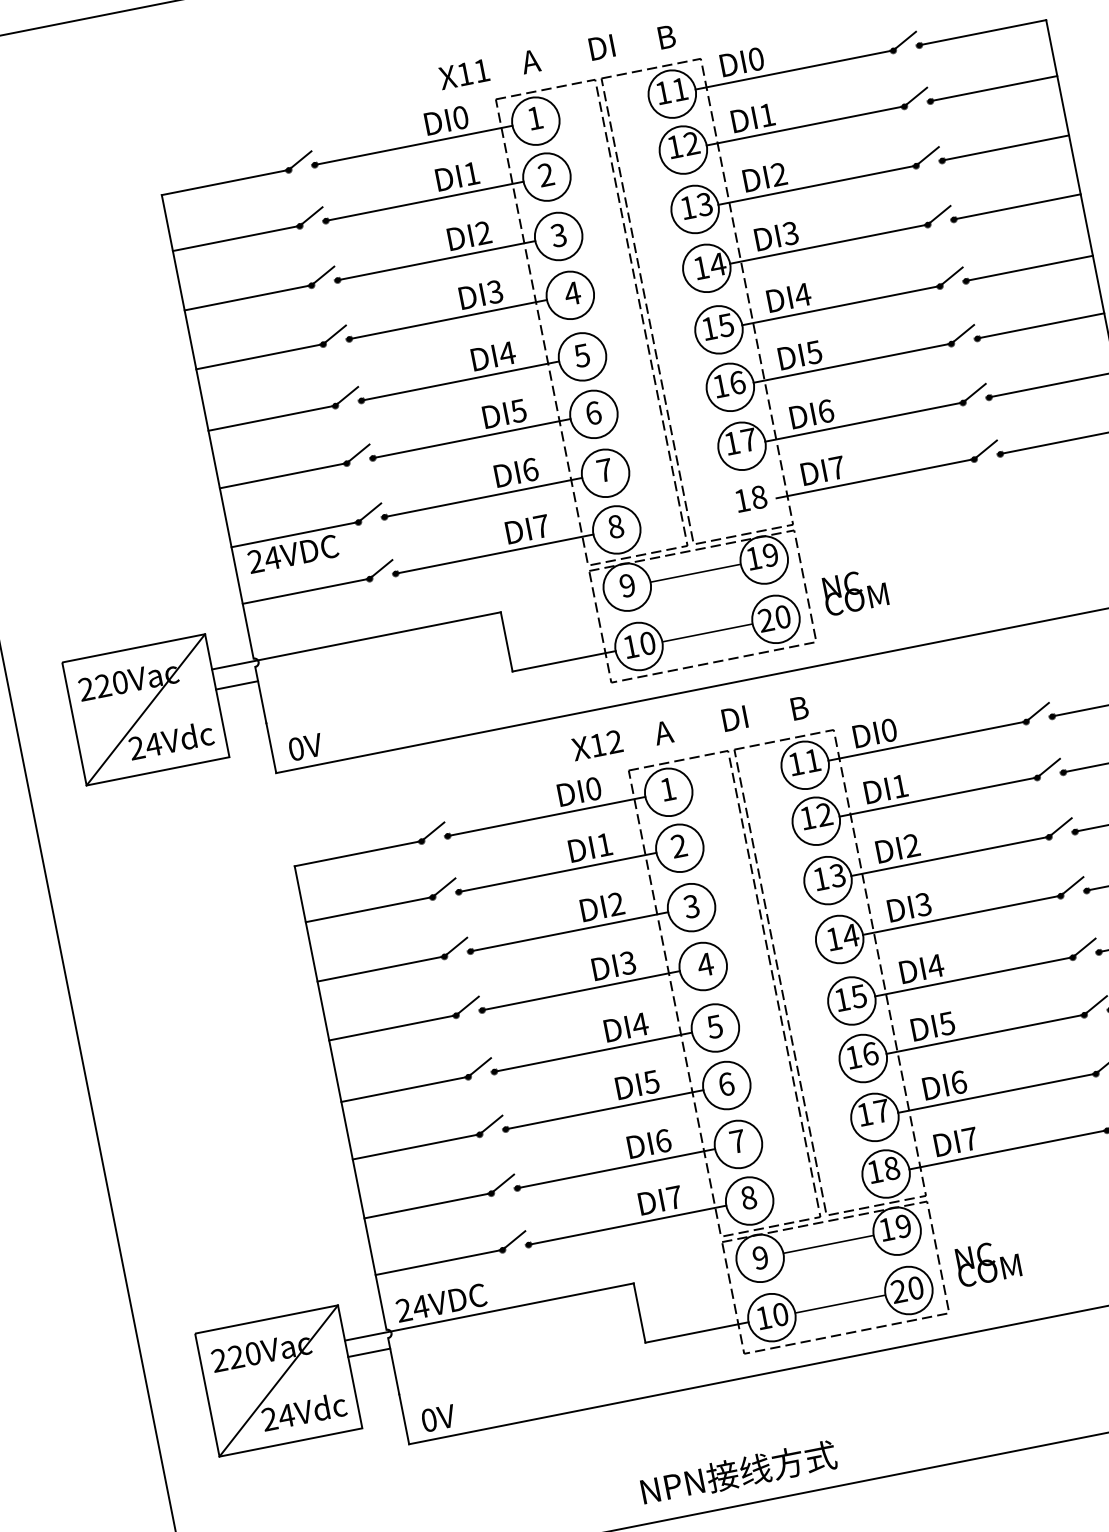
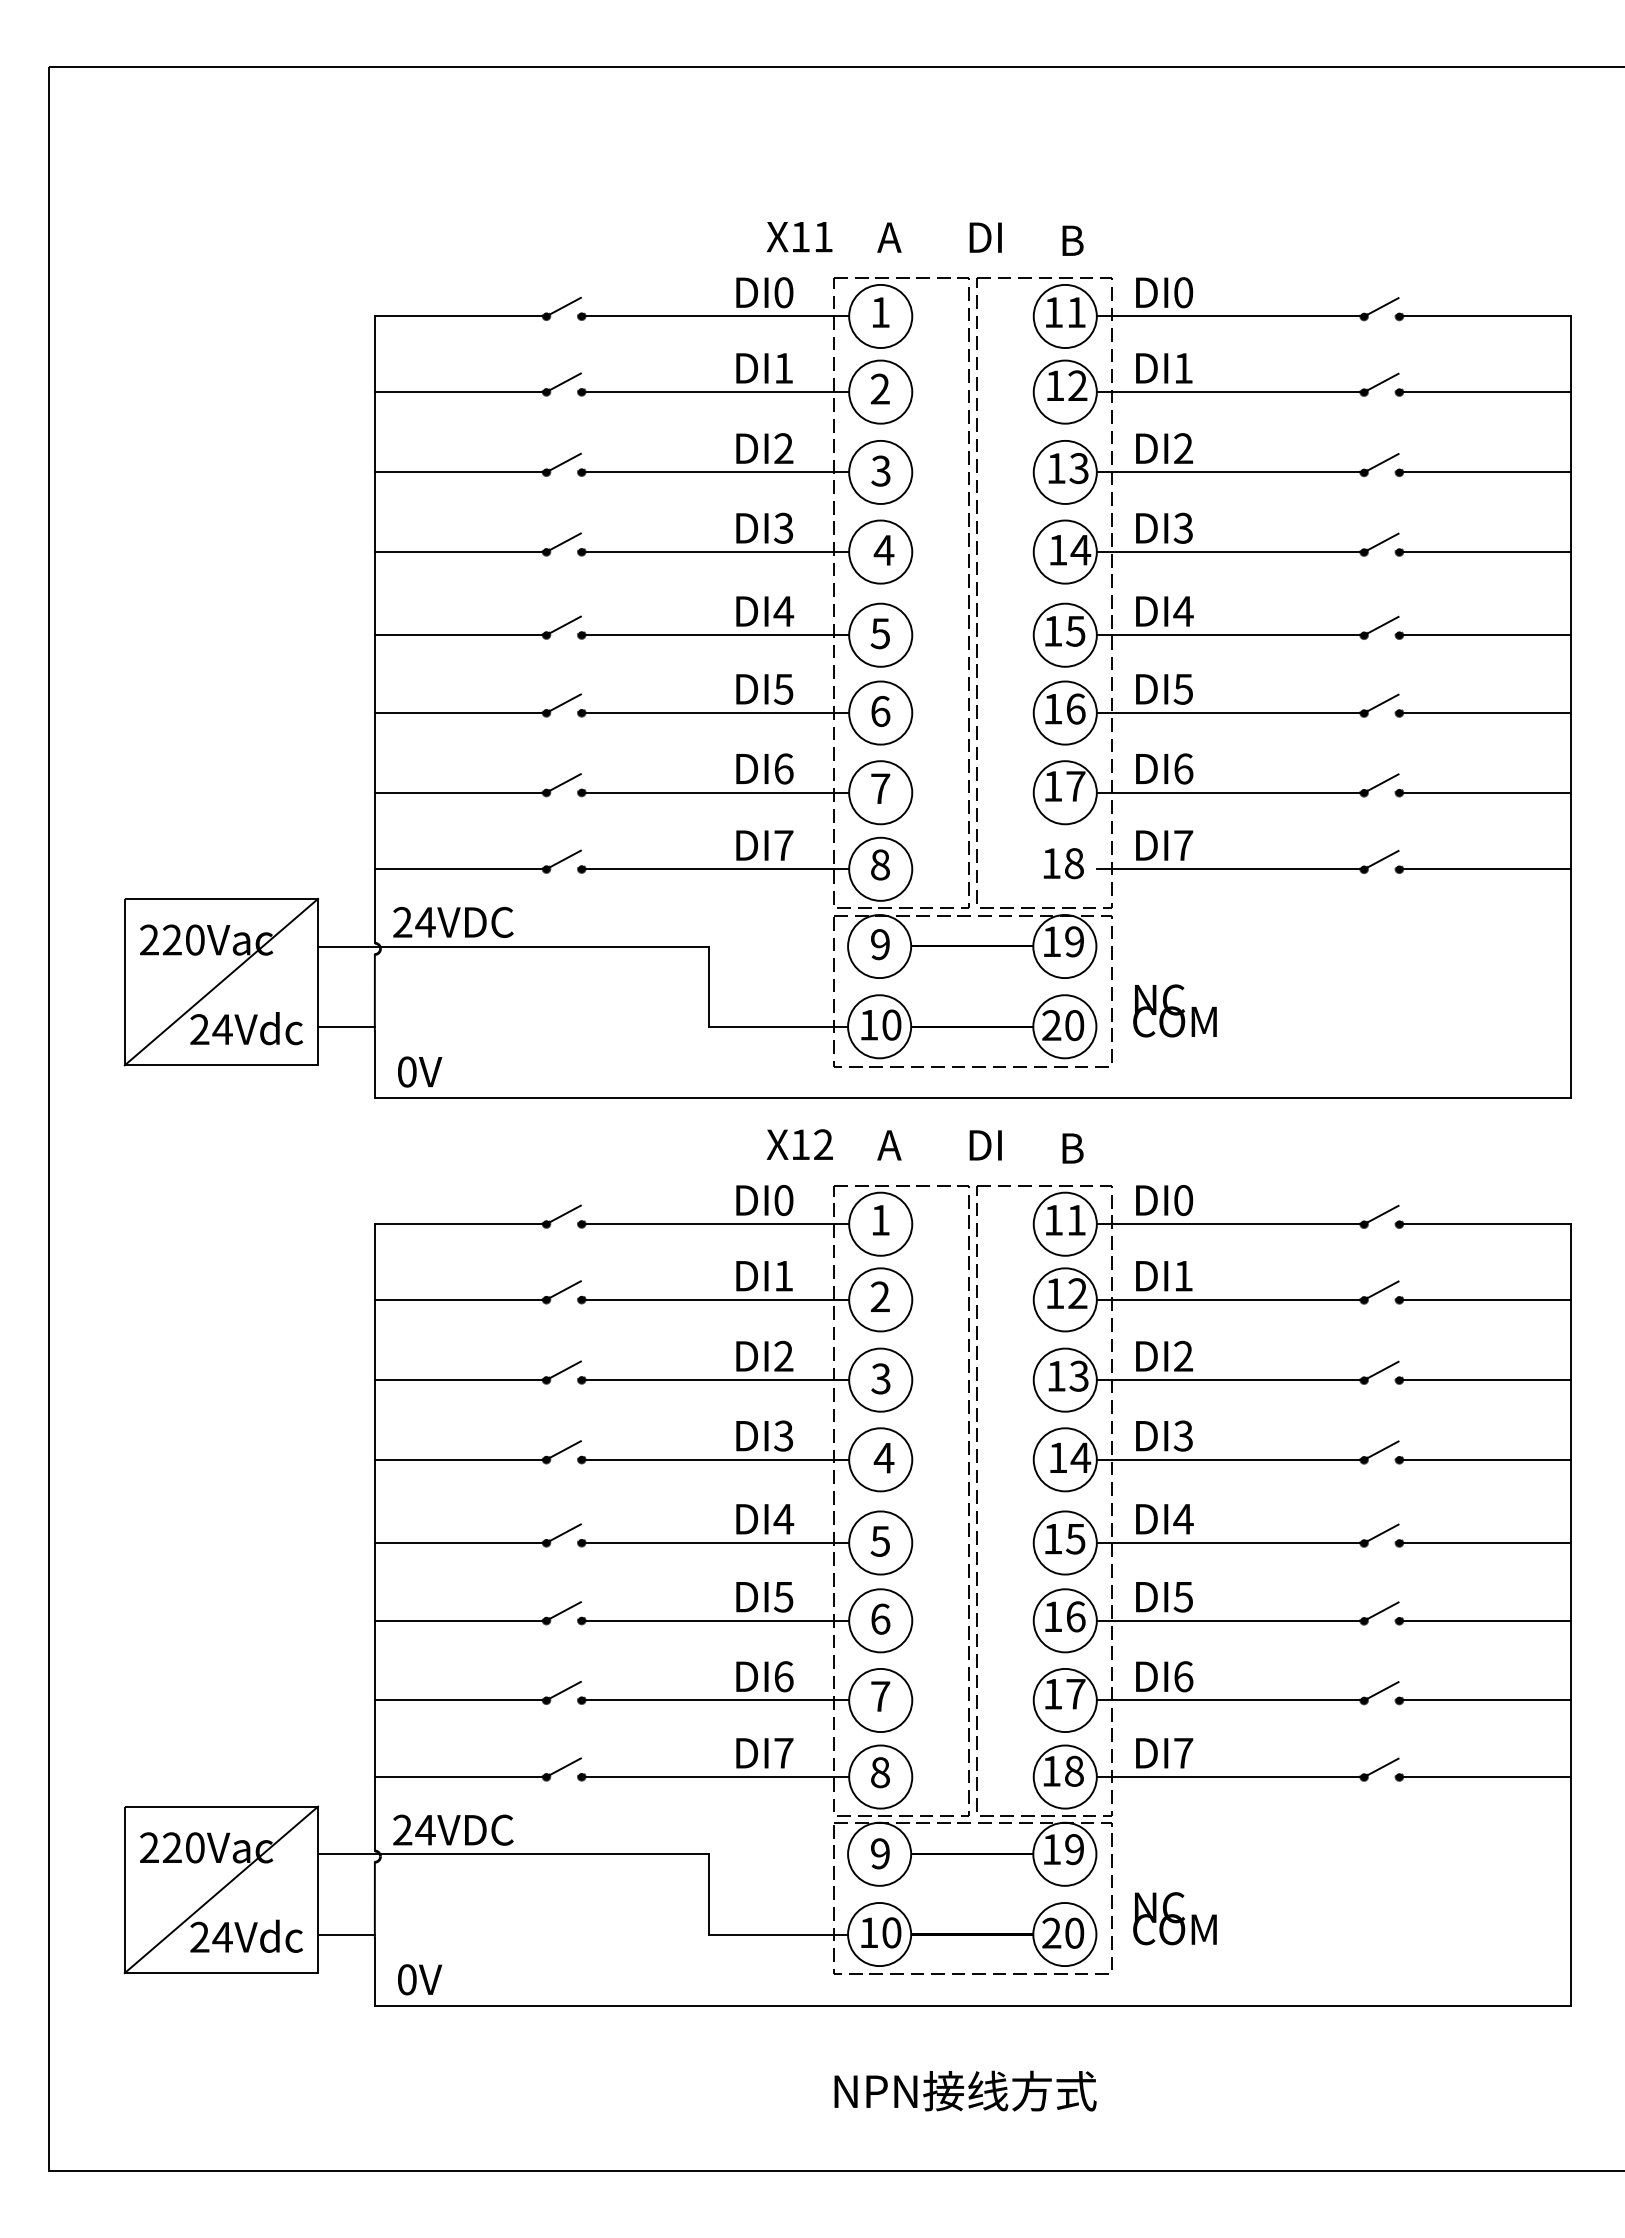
text: (293, 553) -> (453, 921), moved
line: (237, 685) -> (346, 1026), moved
line: (369, 1352) -> (346, 1934), moved
text: (738, 1472) -> (965, 2090), moved

